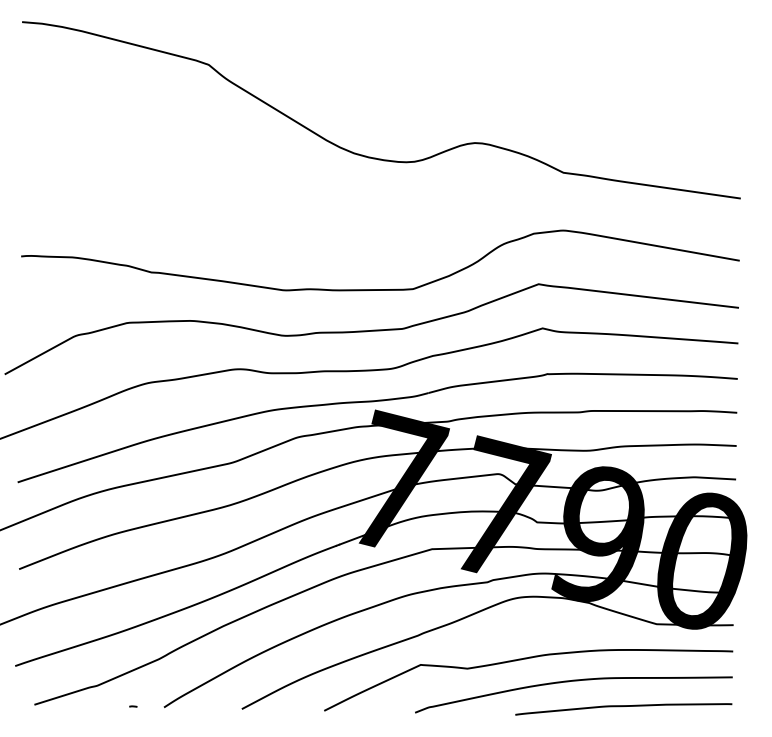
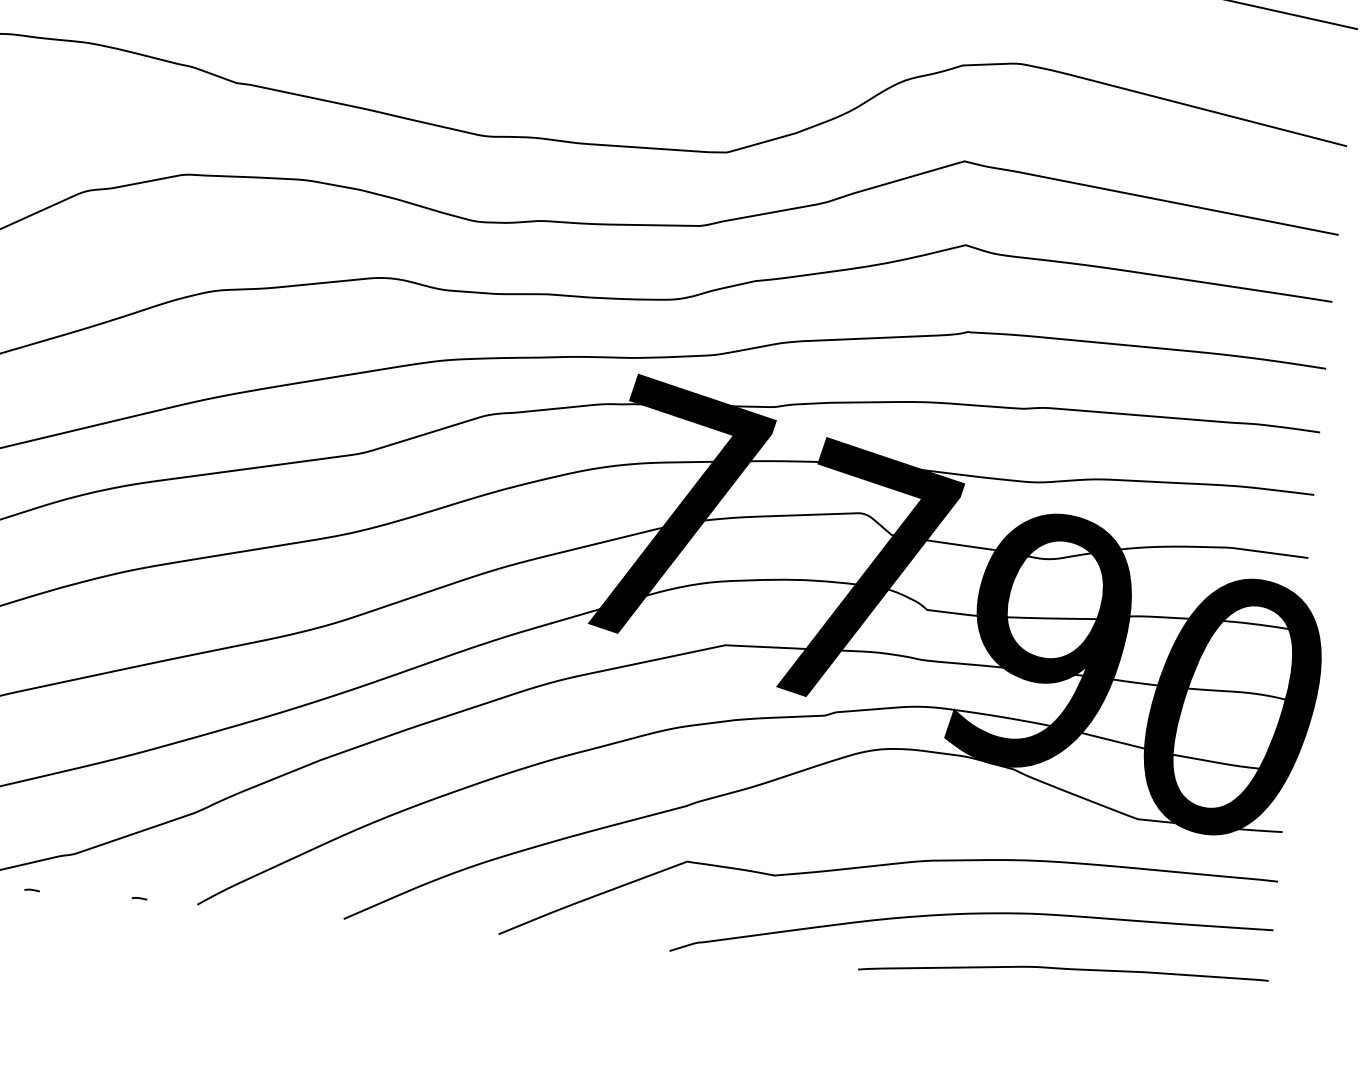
curve: (76, 706) -> (32, 890), added

